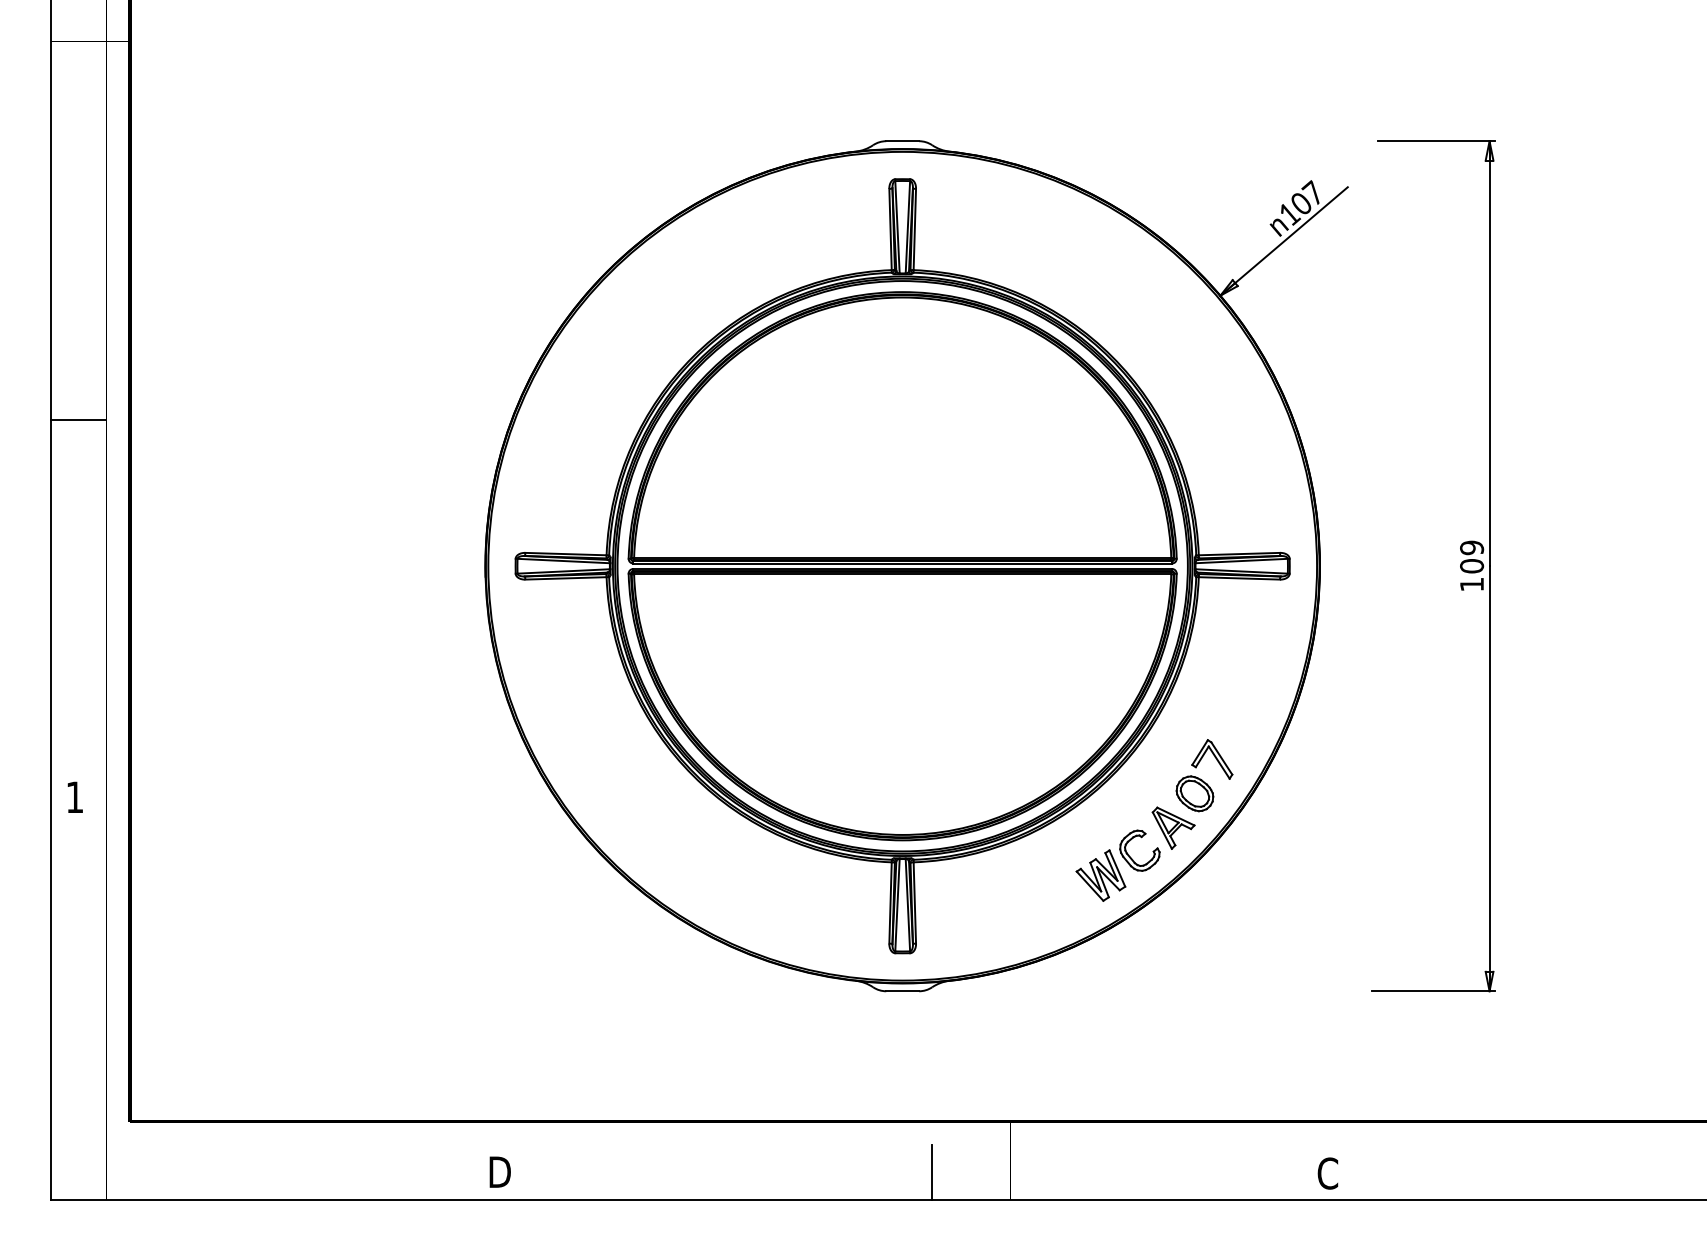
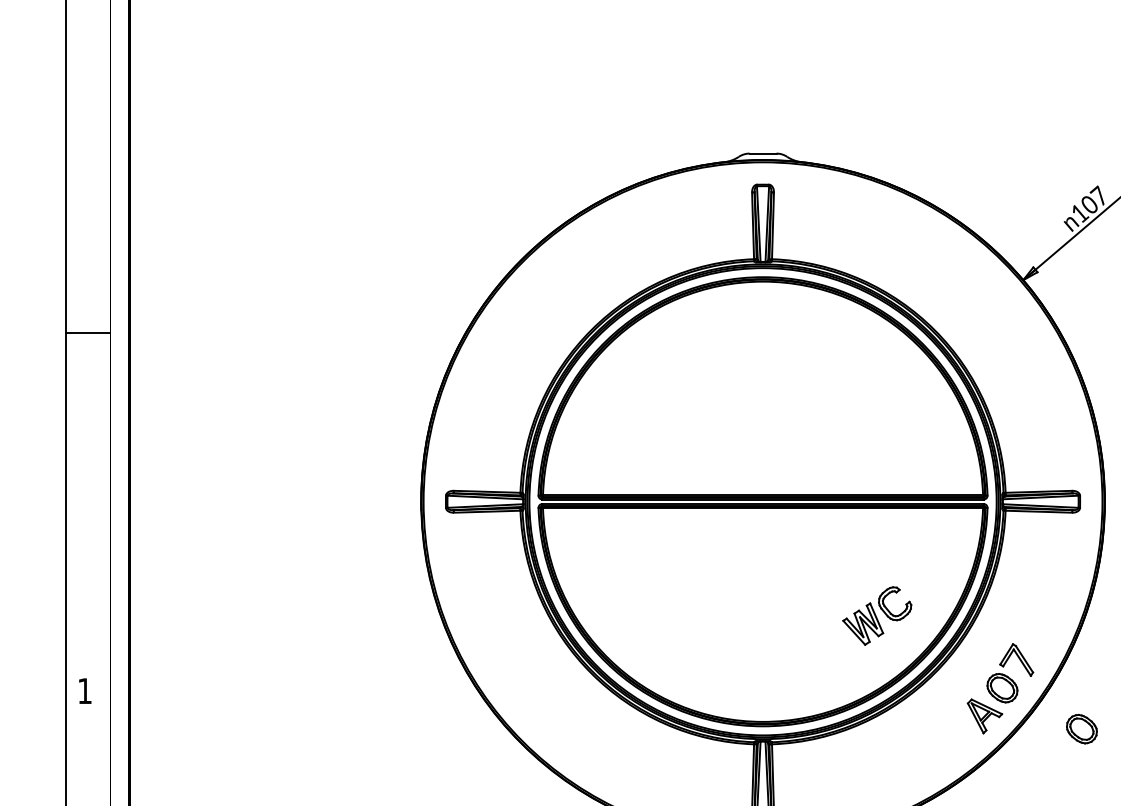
line: (78, 420) -> (87, 333), moved
part: (1291, 843) -> (1081, 728), added
part: (1117, 865) -> (876, 615), moved

